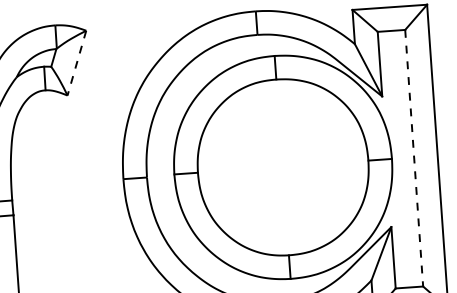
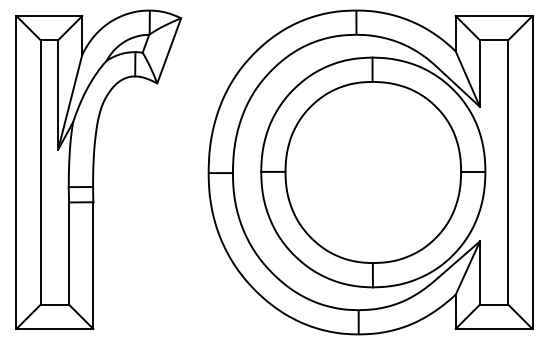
line: (77, 62) -> (169, 50), dashed -> solid
line: (414, 158) -> (508, 172), dashed -> solid

